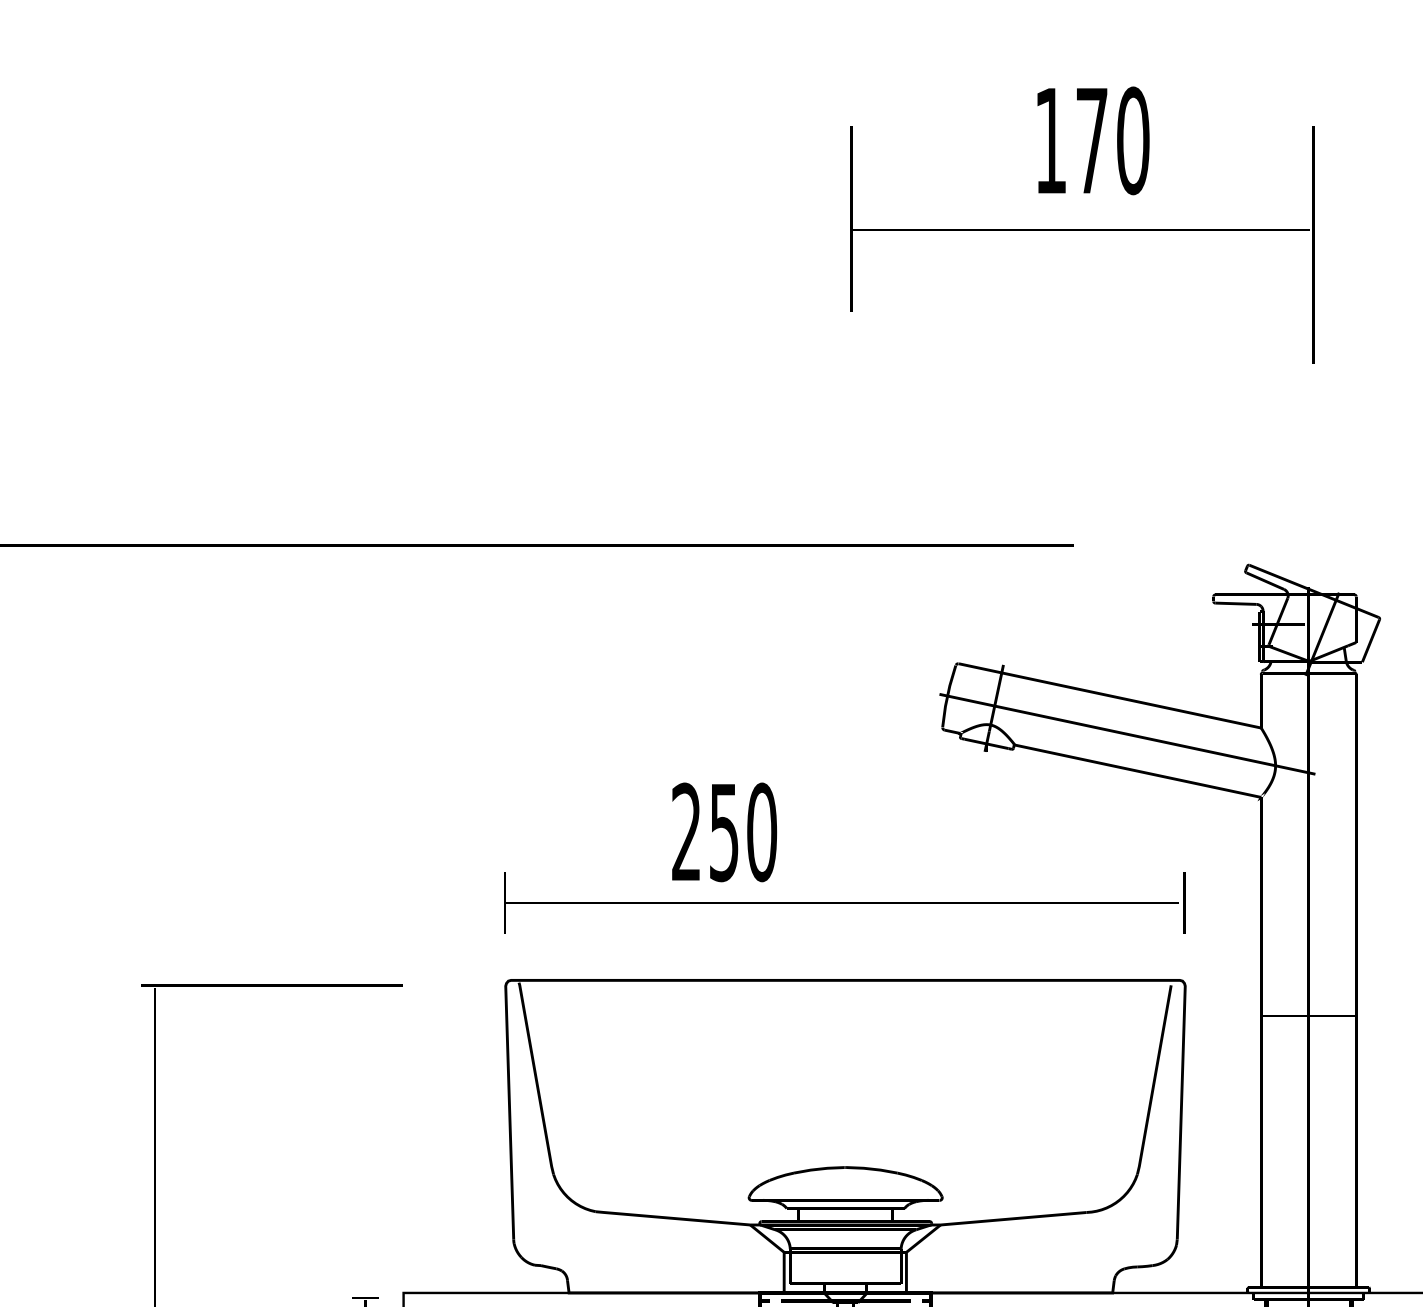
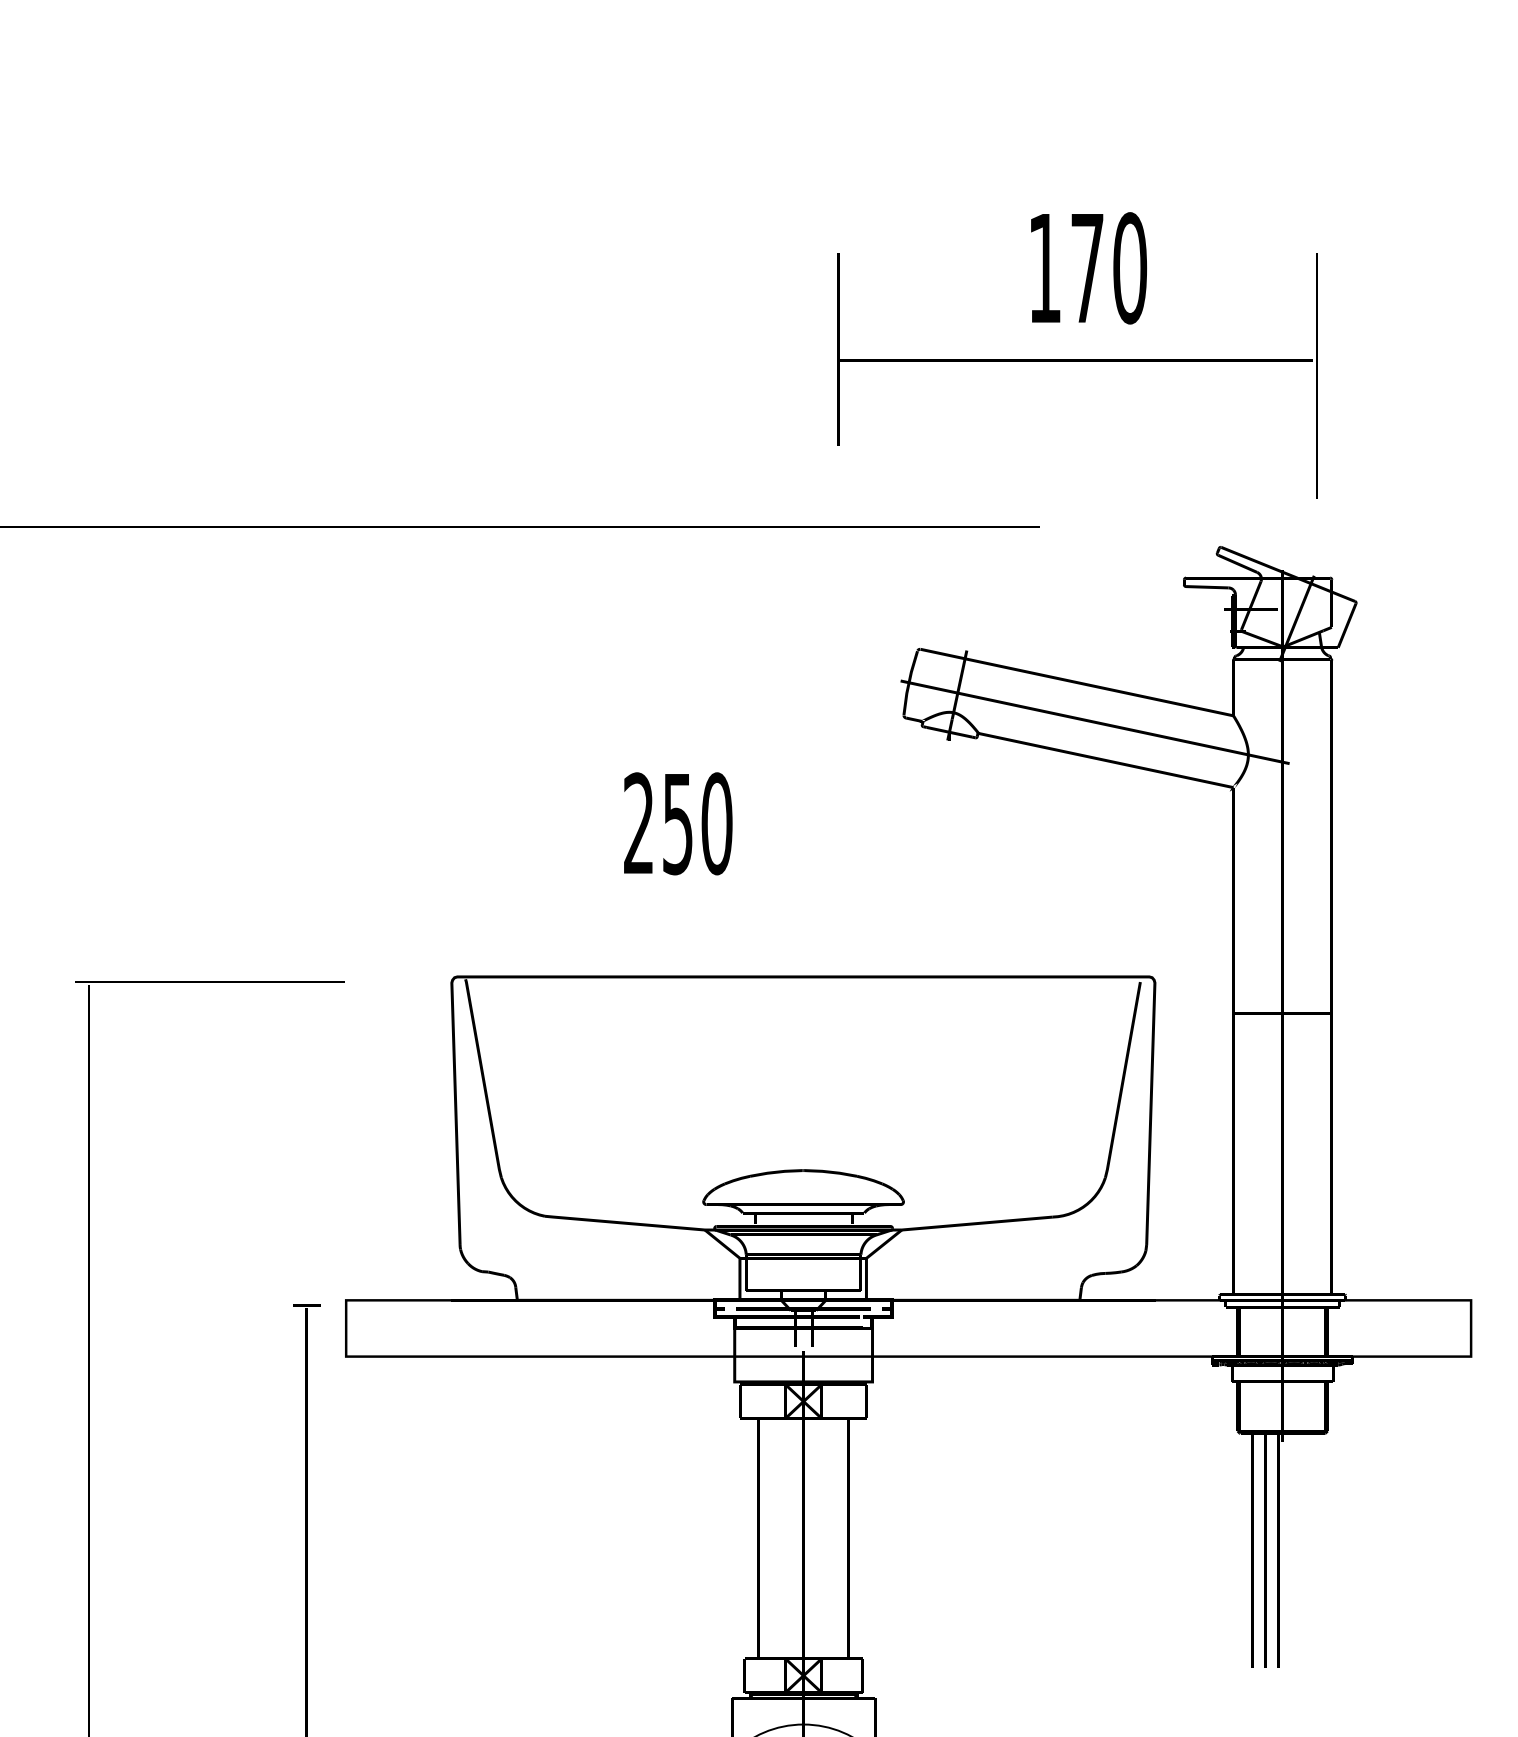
text: (1082, 225) -> (1077, 355), moved
part: (844, 902) -> (802, 896), removed

